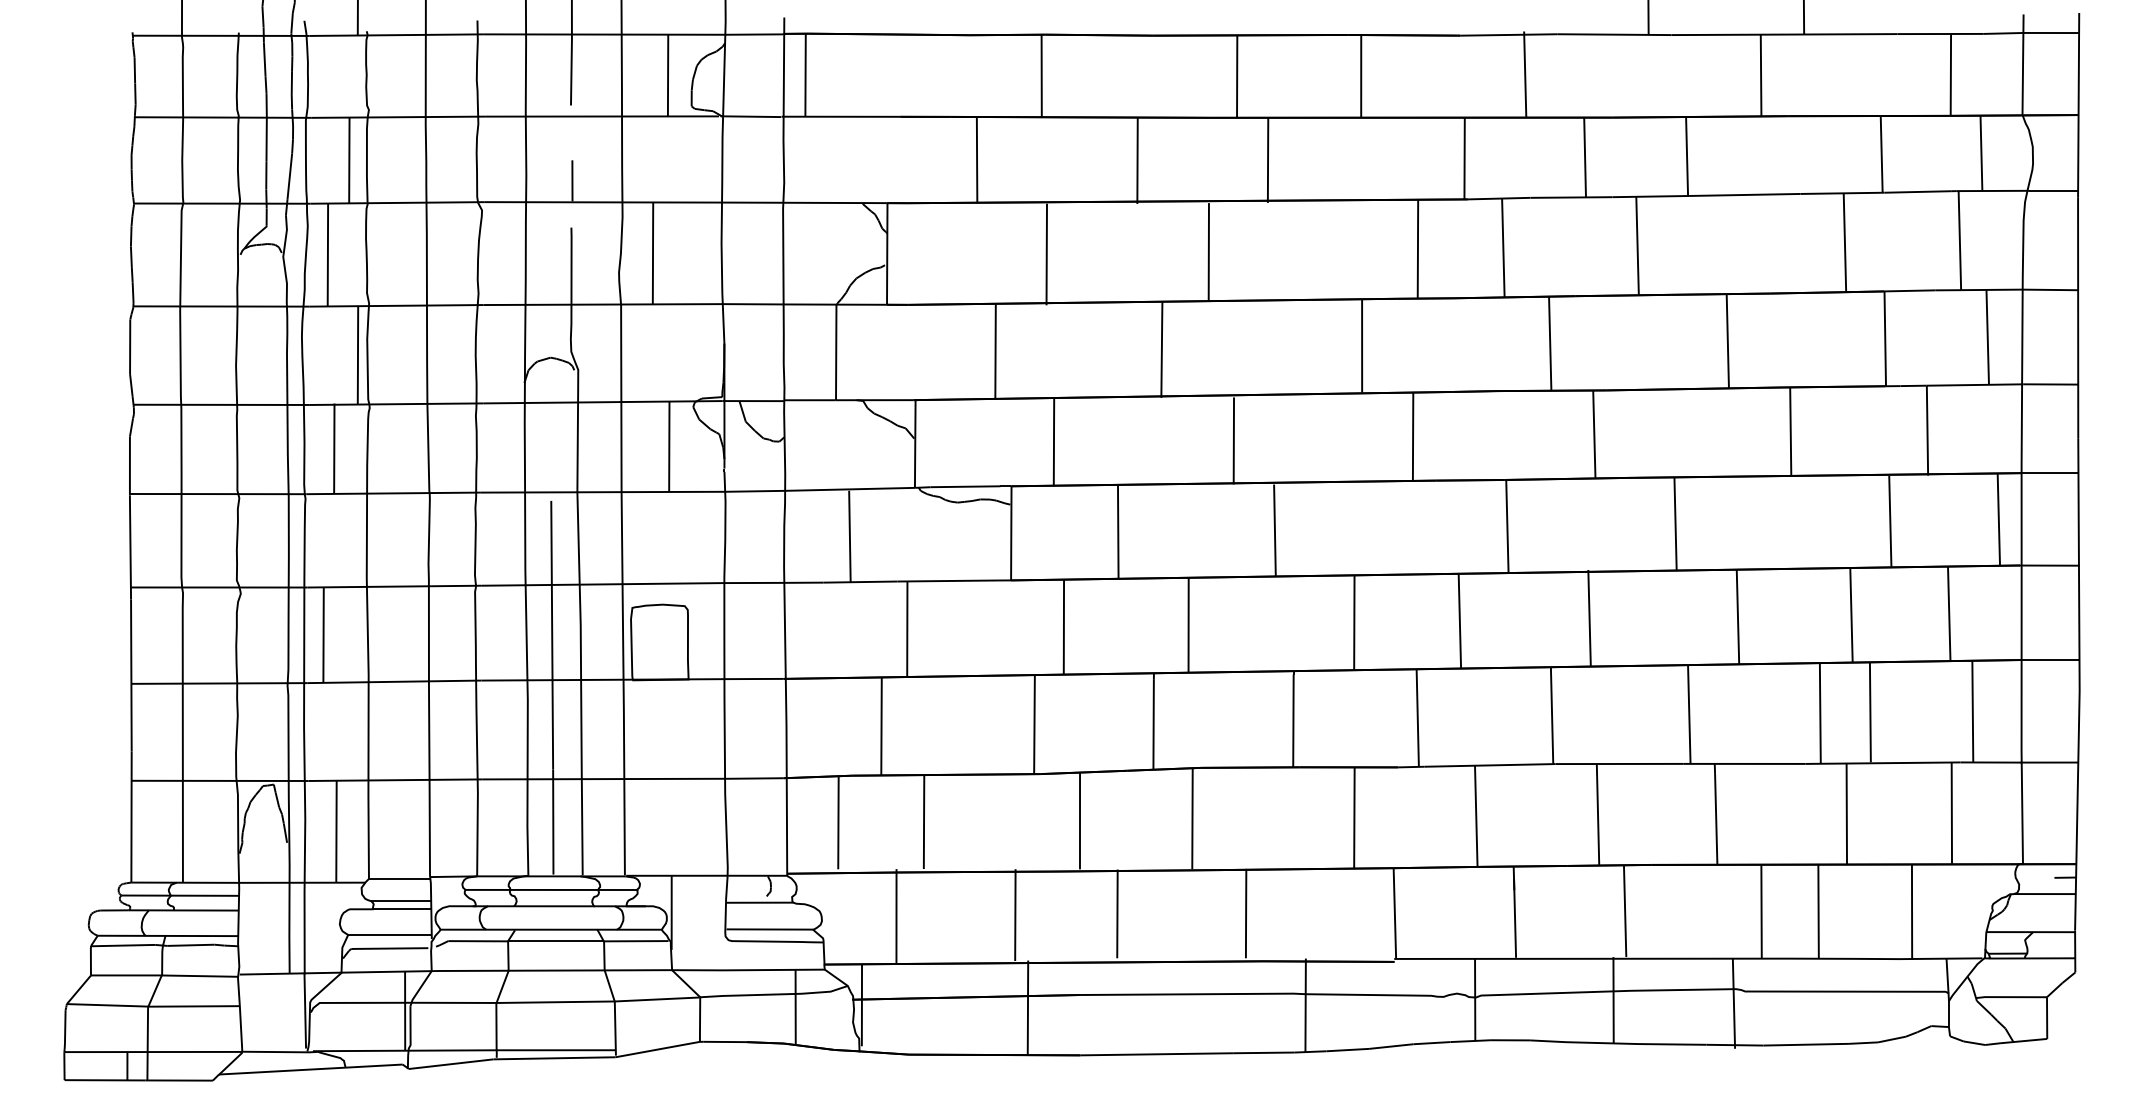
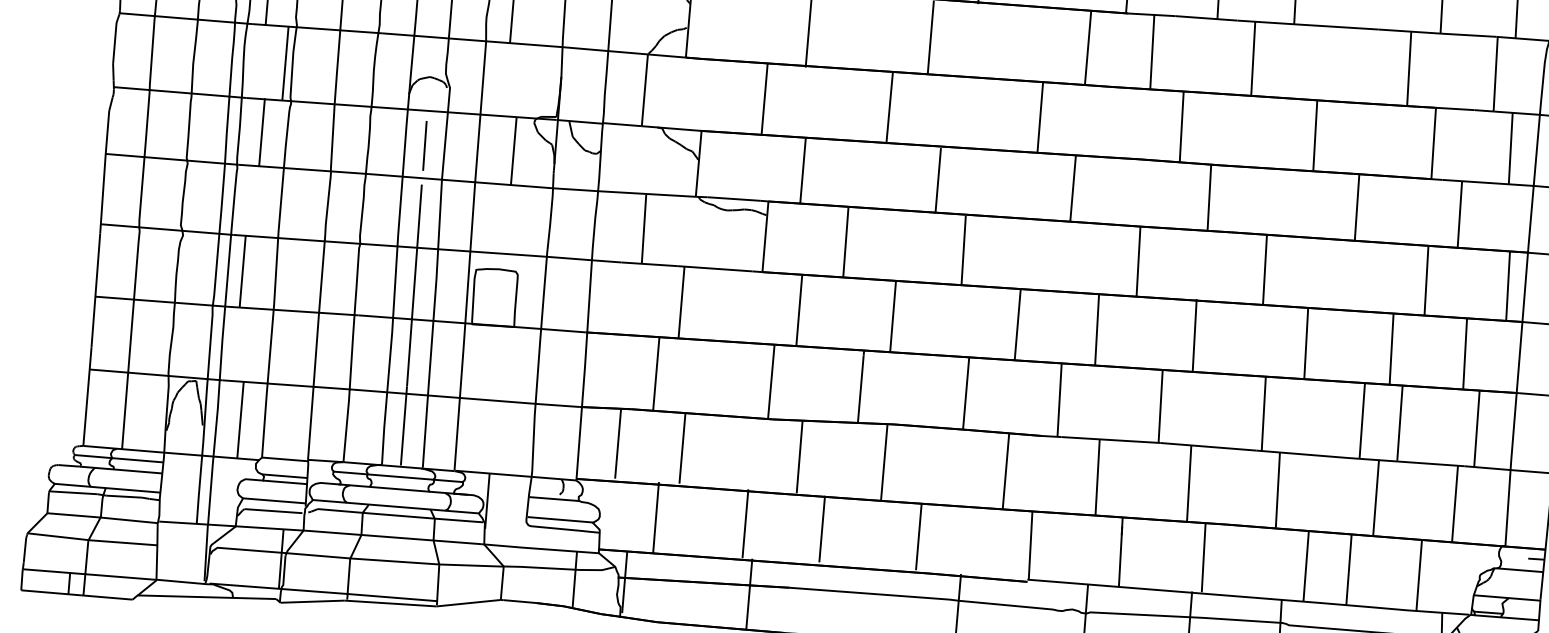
line: (551, 449) -> (425, 146), added

